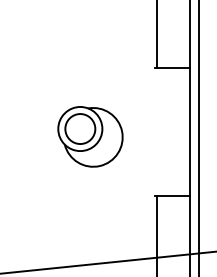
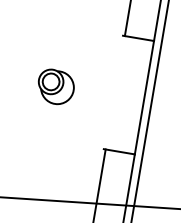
part: (90, 136) -> (56, 86), size x0.62

